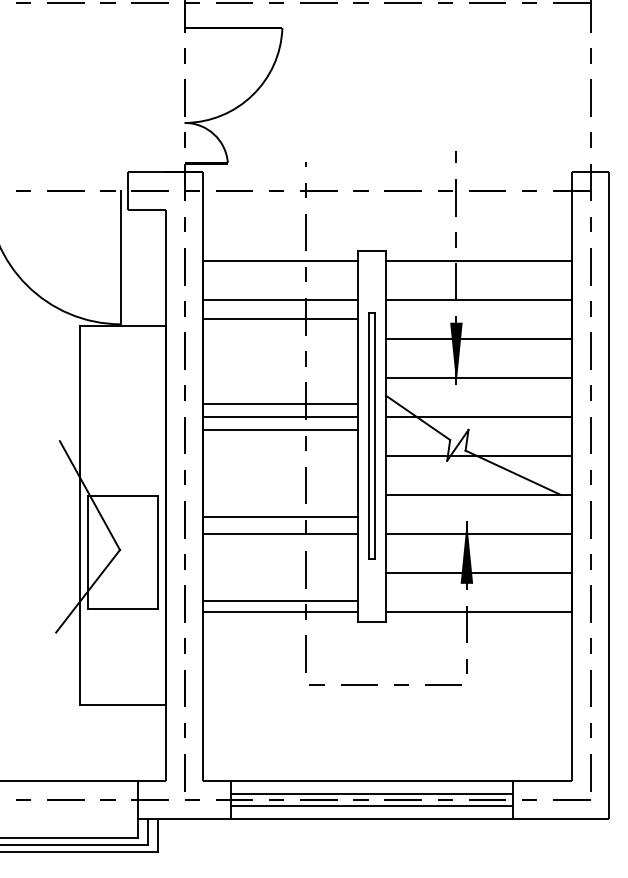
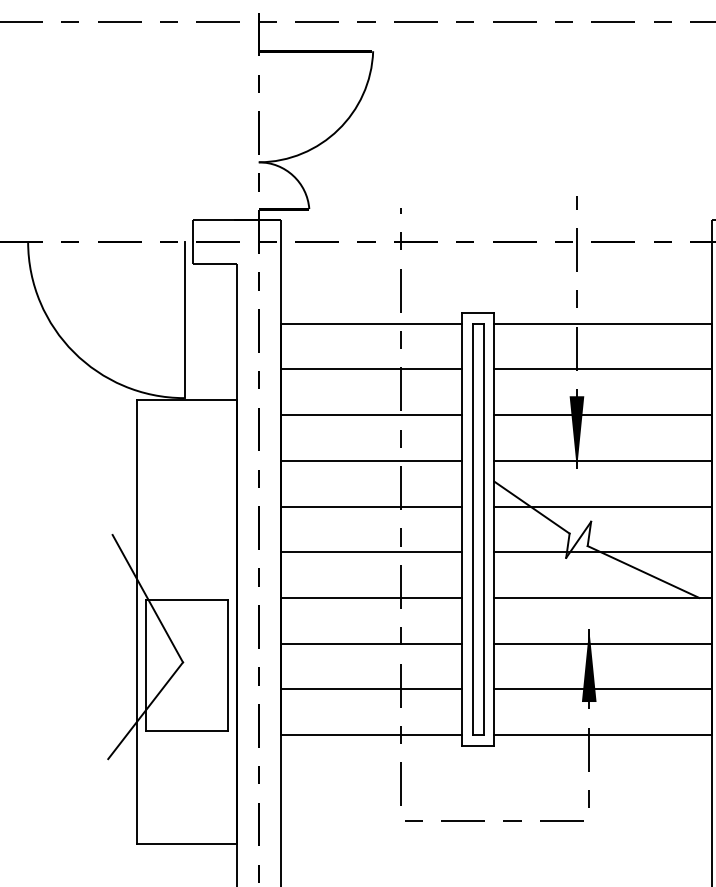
line: (280, 318) -> (370, 414), moved
line: (280, 403) -> (370, 460), moved
line: (280, 429) -> (370, 551), moved
part: (371, 436) -> (477, 529), size x1.43
line: (280, 517) -> (370, 598), moved
line: (280, 601) -> (370, 689), moved

